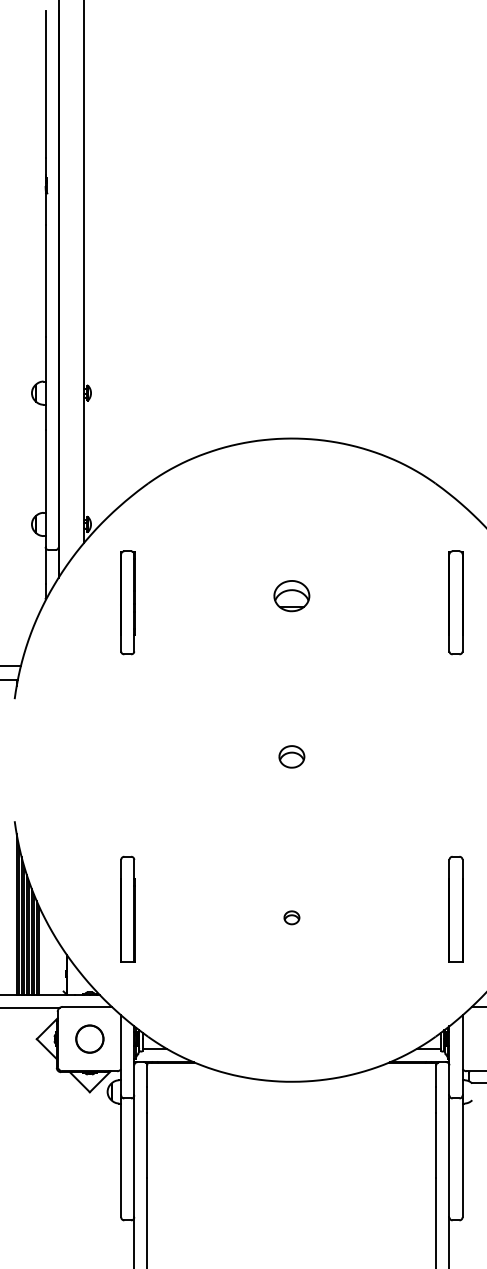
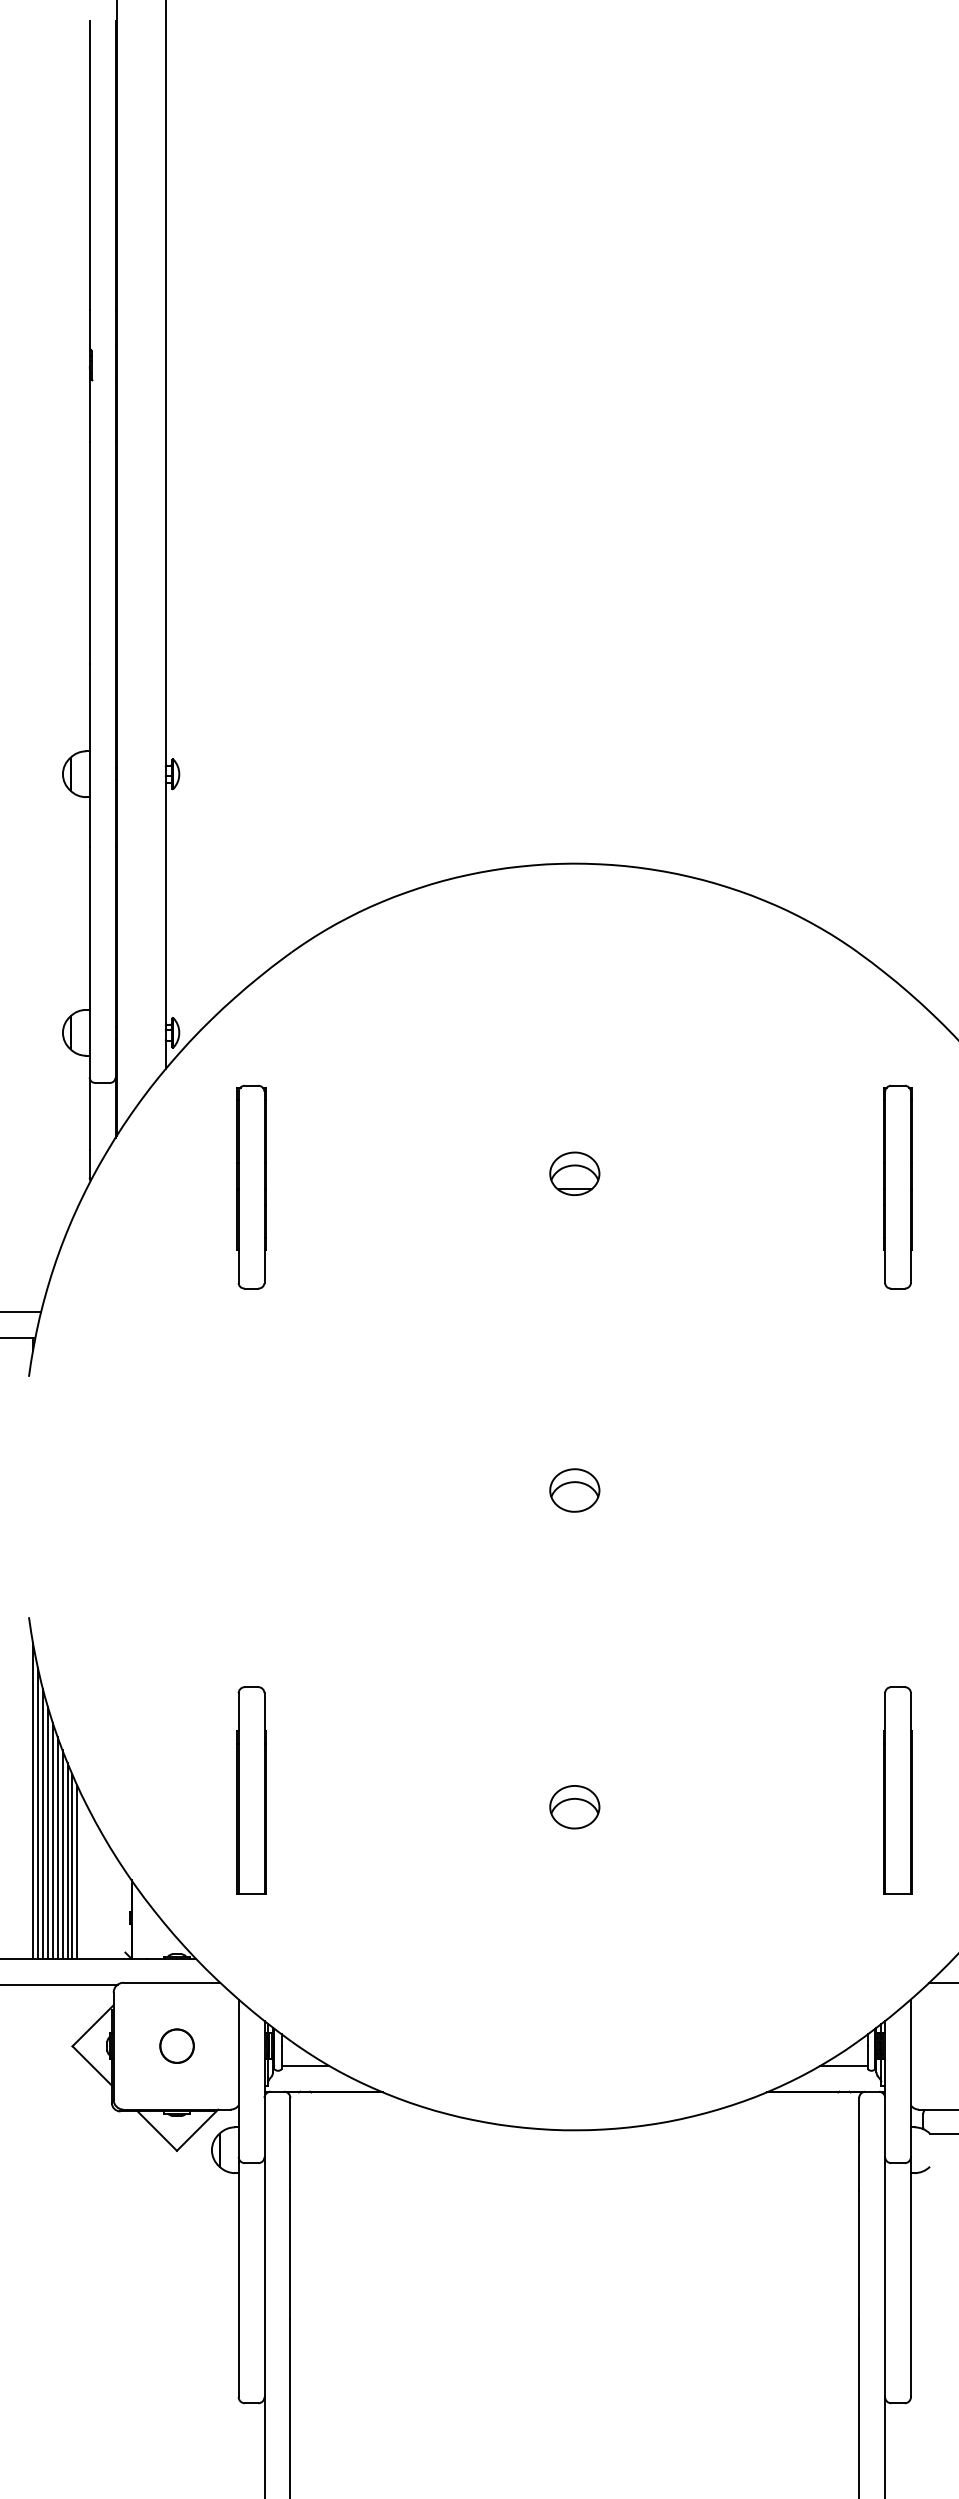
part: (291, 595) -> (574, 1172), size x0.71
part: (291, 917) -> (574, 1806), size x1.67
circle: (89, 1038) -> (176, 2045), size x0.62

